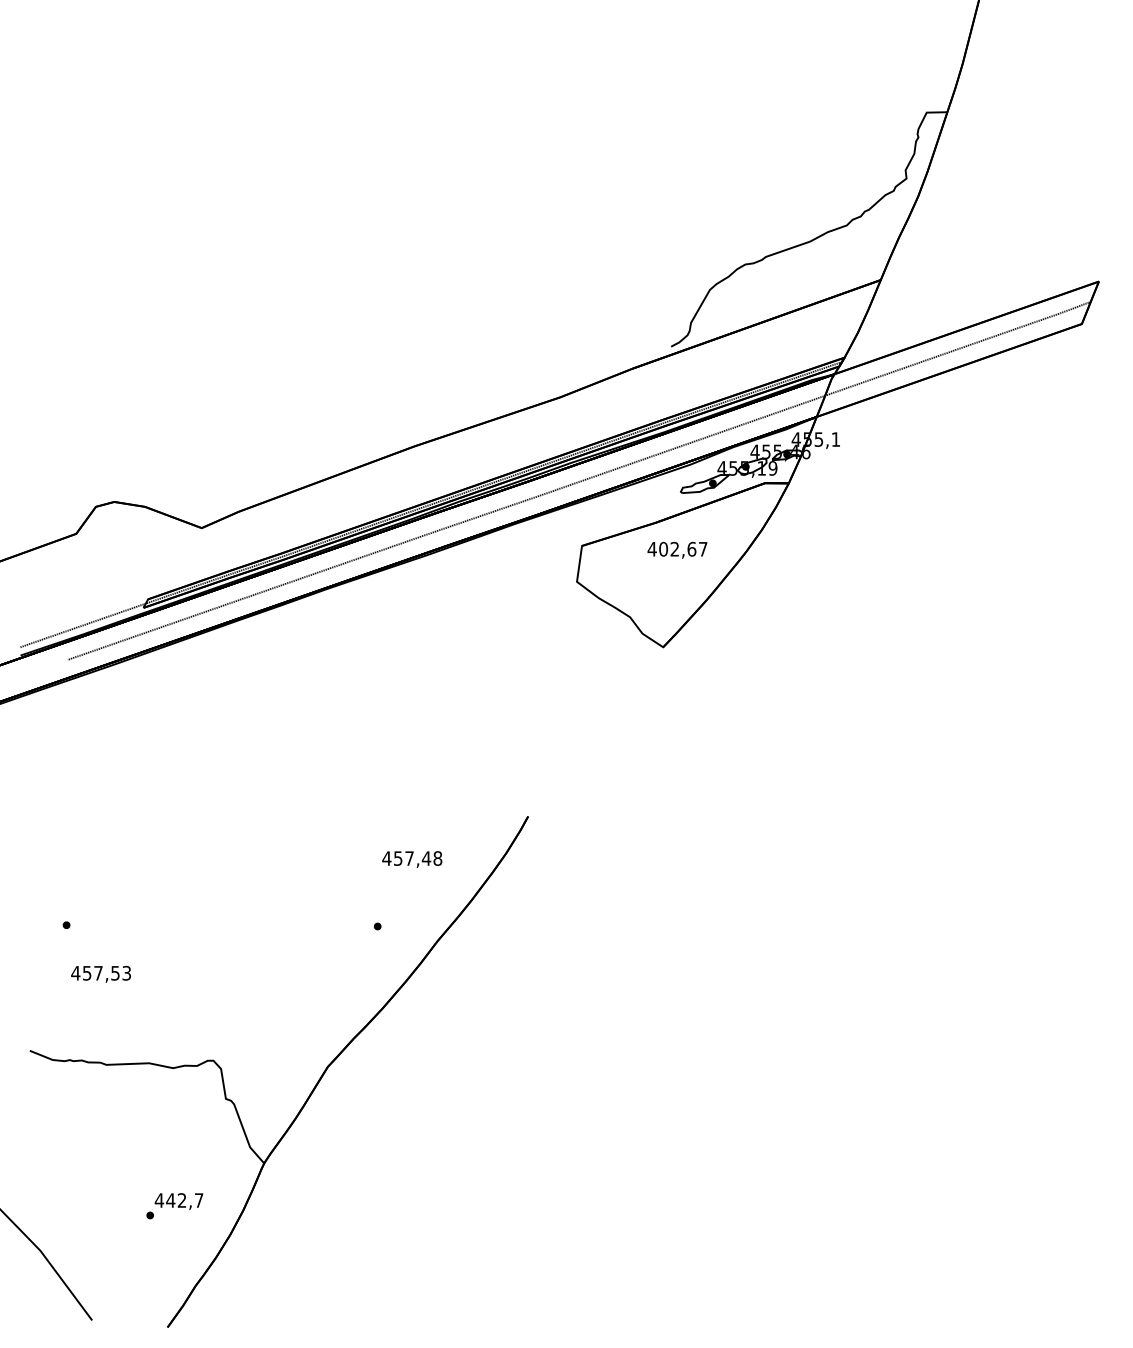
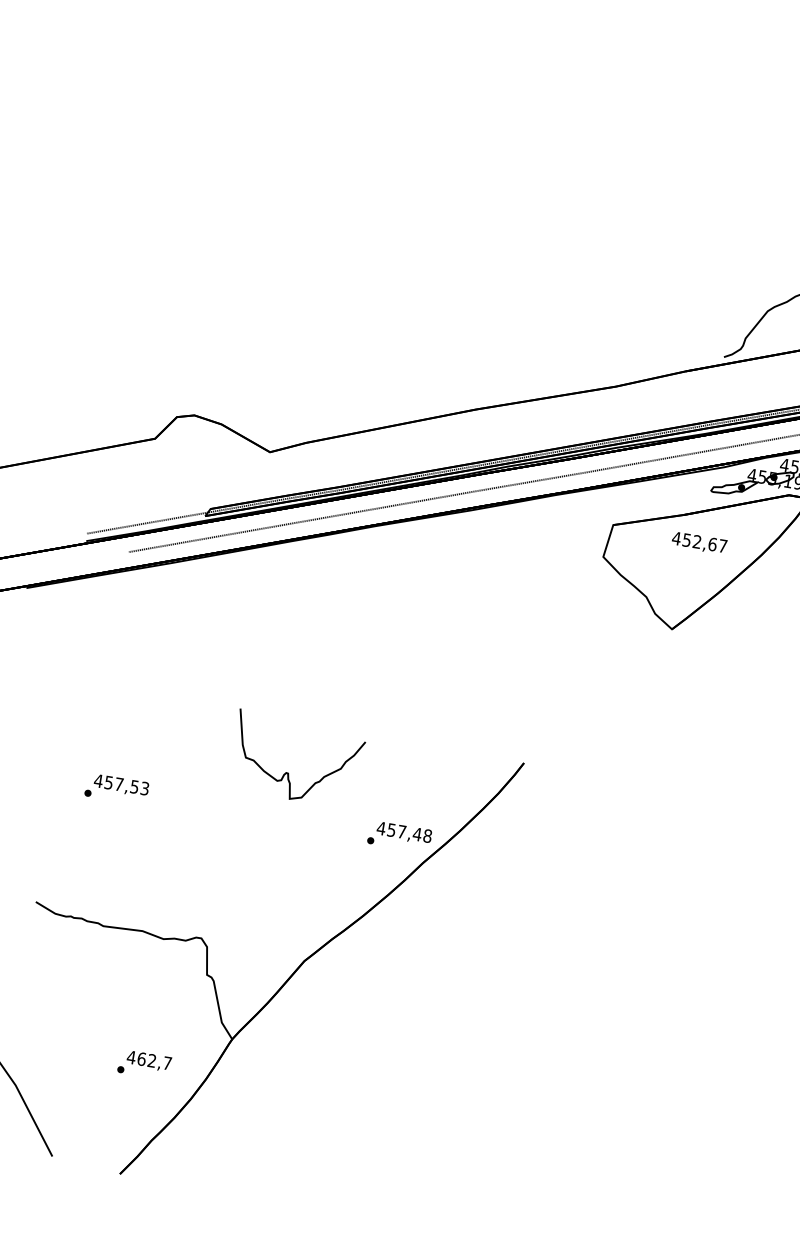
text: (663, 548) -> (686, 539), 402,67 -> 452,67
text: (412, 859) -> (404, 833), moved
curve: (278, 868) -> (289, 773), added
text: (100, 973) -> (121, 784), moved
text: (170, 1200) -> (141, 1059), 442,7 -> 462,7

